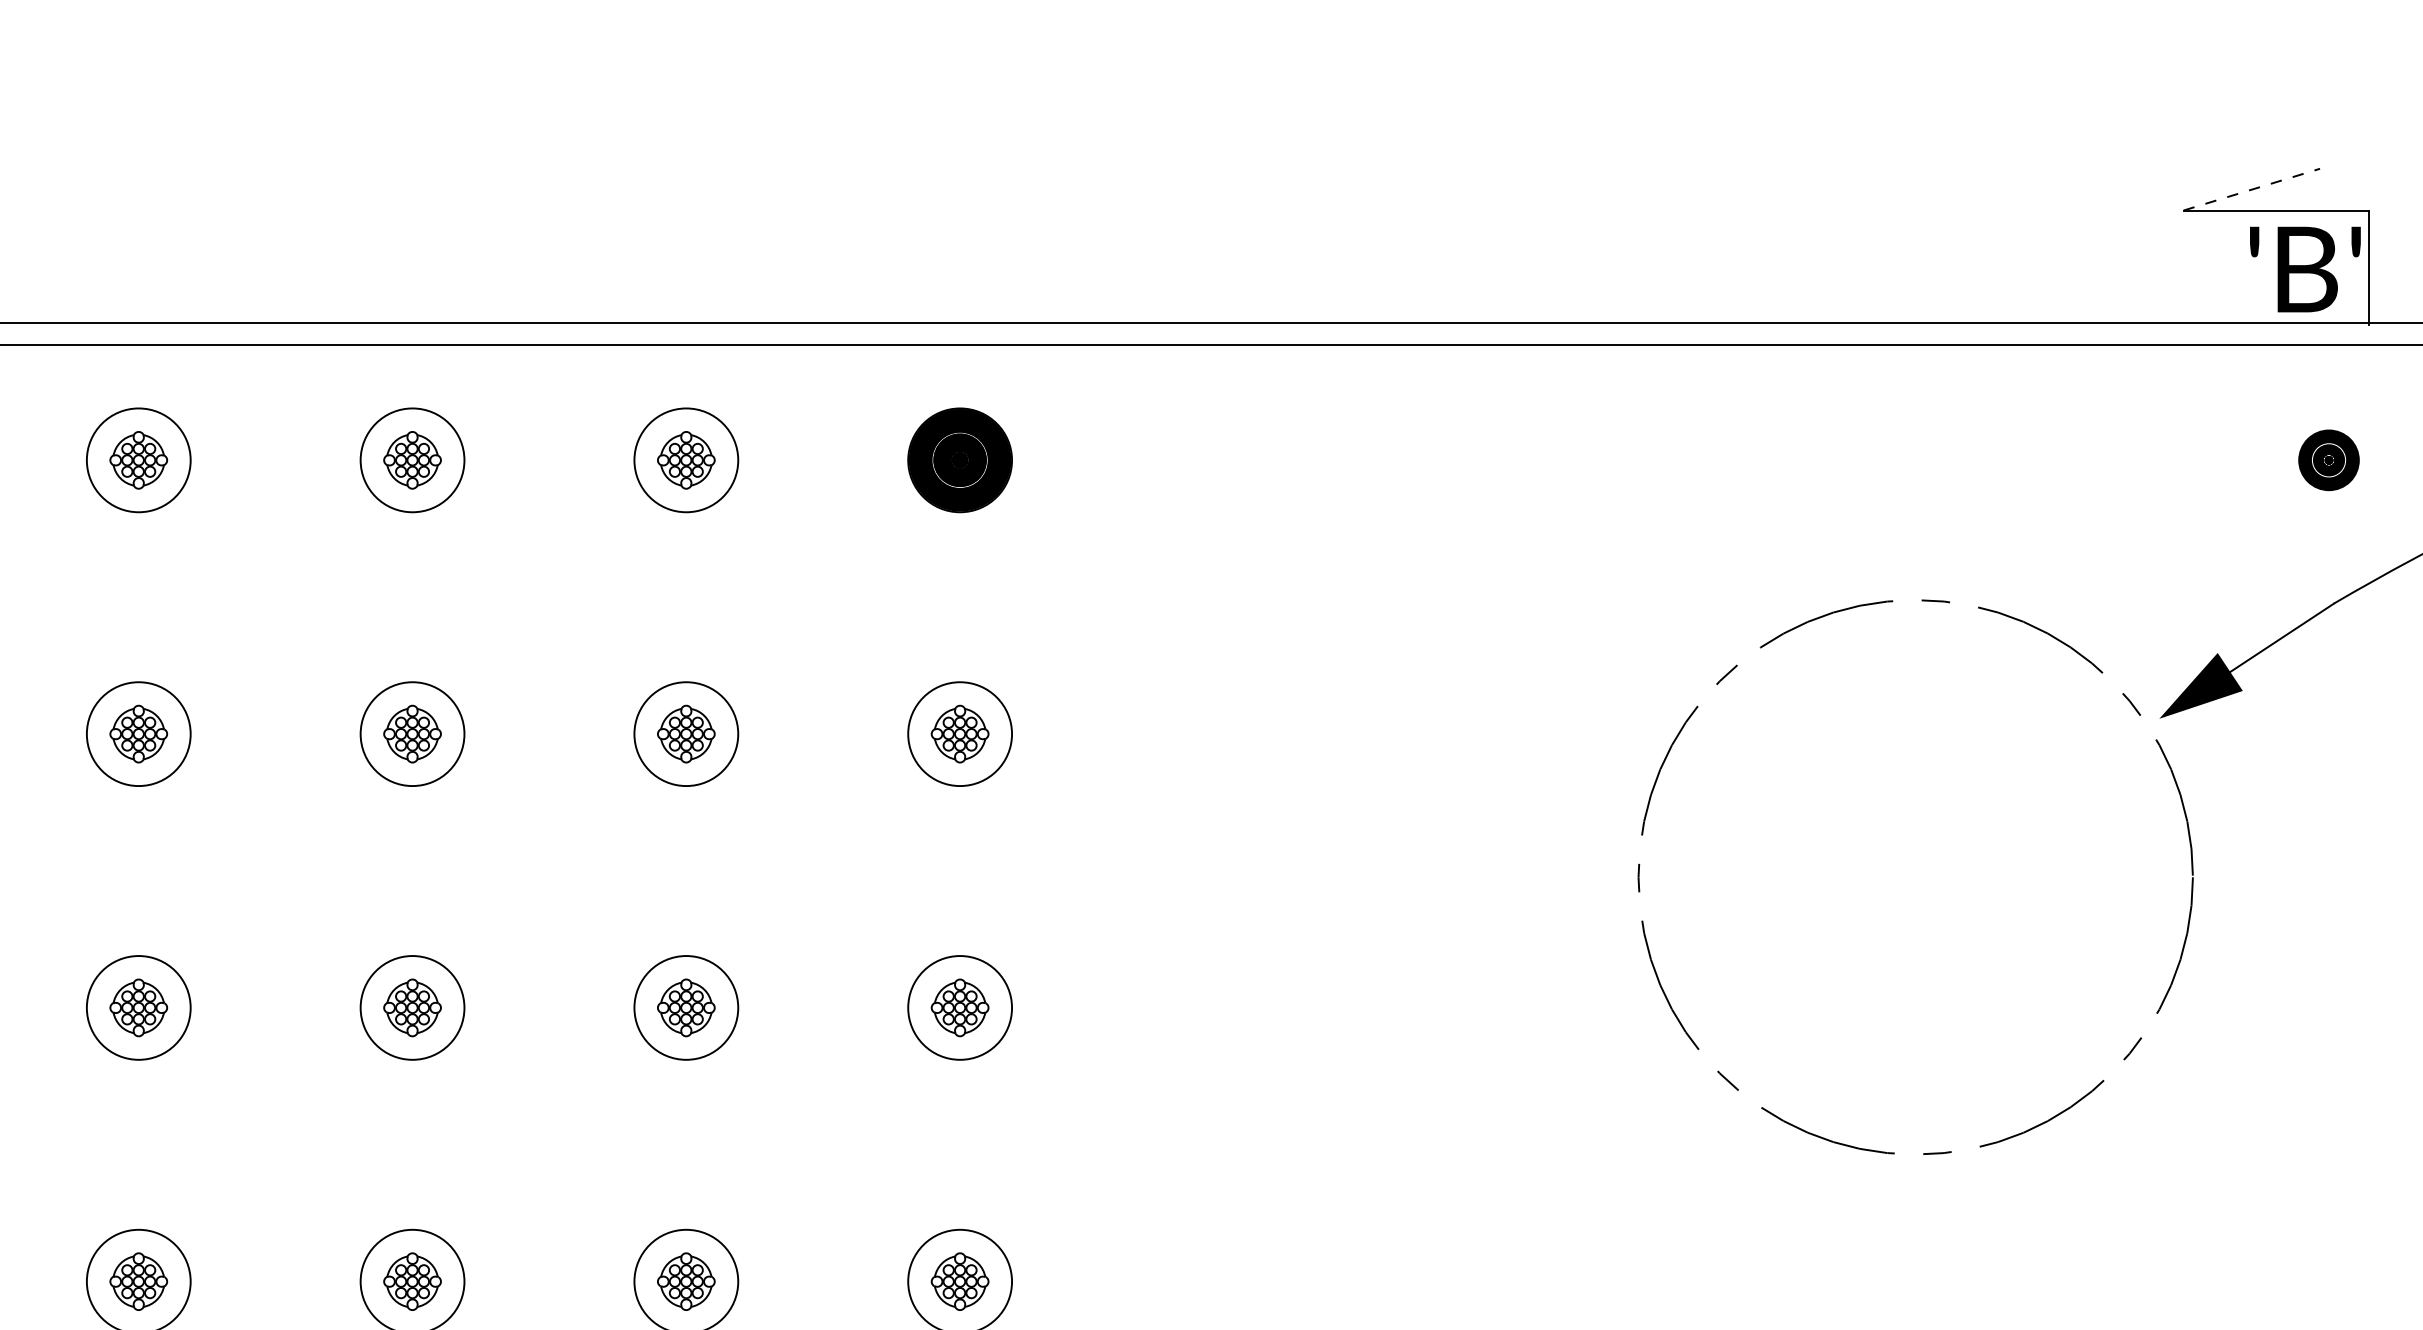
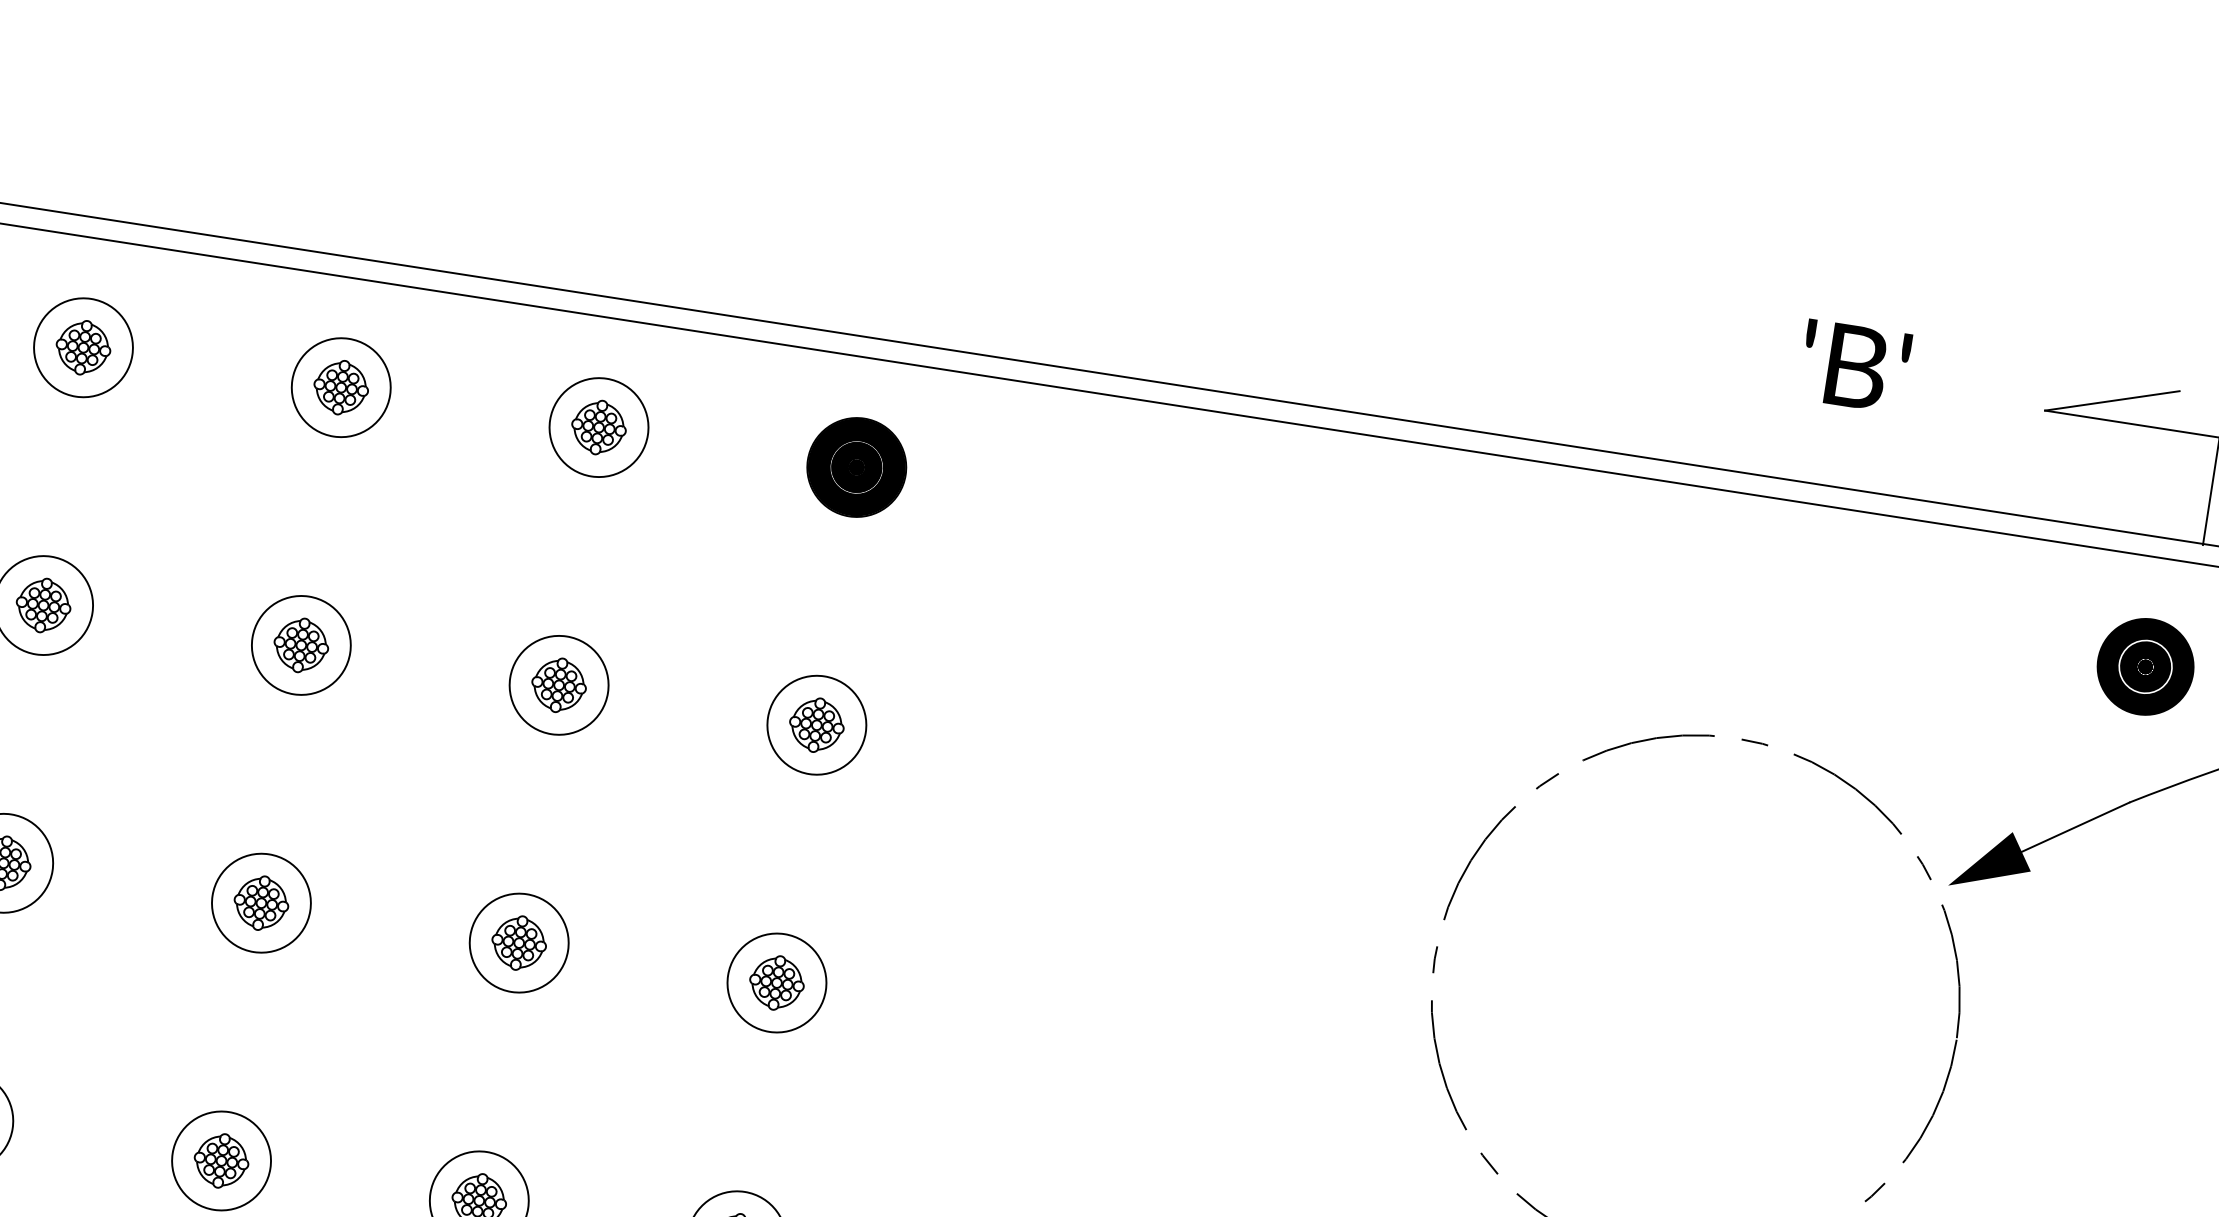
line: (2252, 189) -> (2113, 400), dashed -> solid
text: (2305, 269) -> (1855, 366), moved
part: (2328, 460) -> (2145, 667), size x1.67

